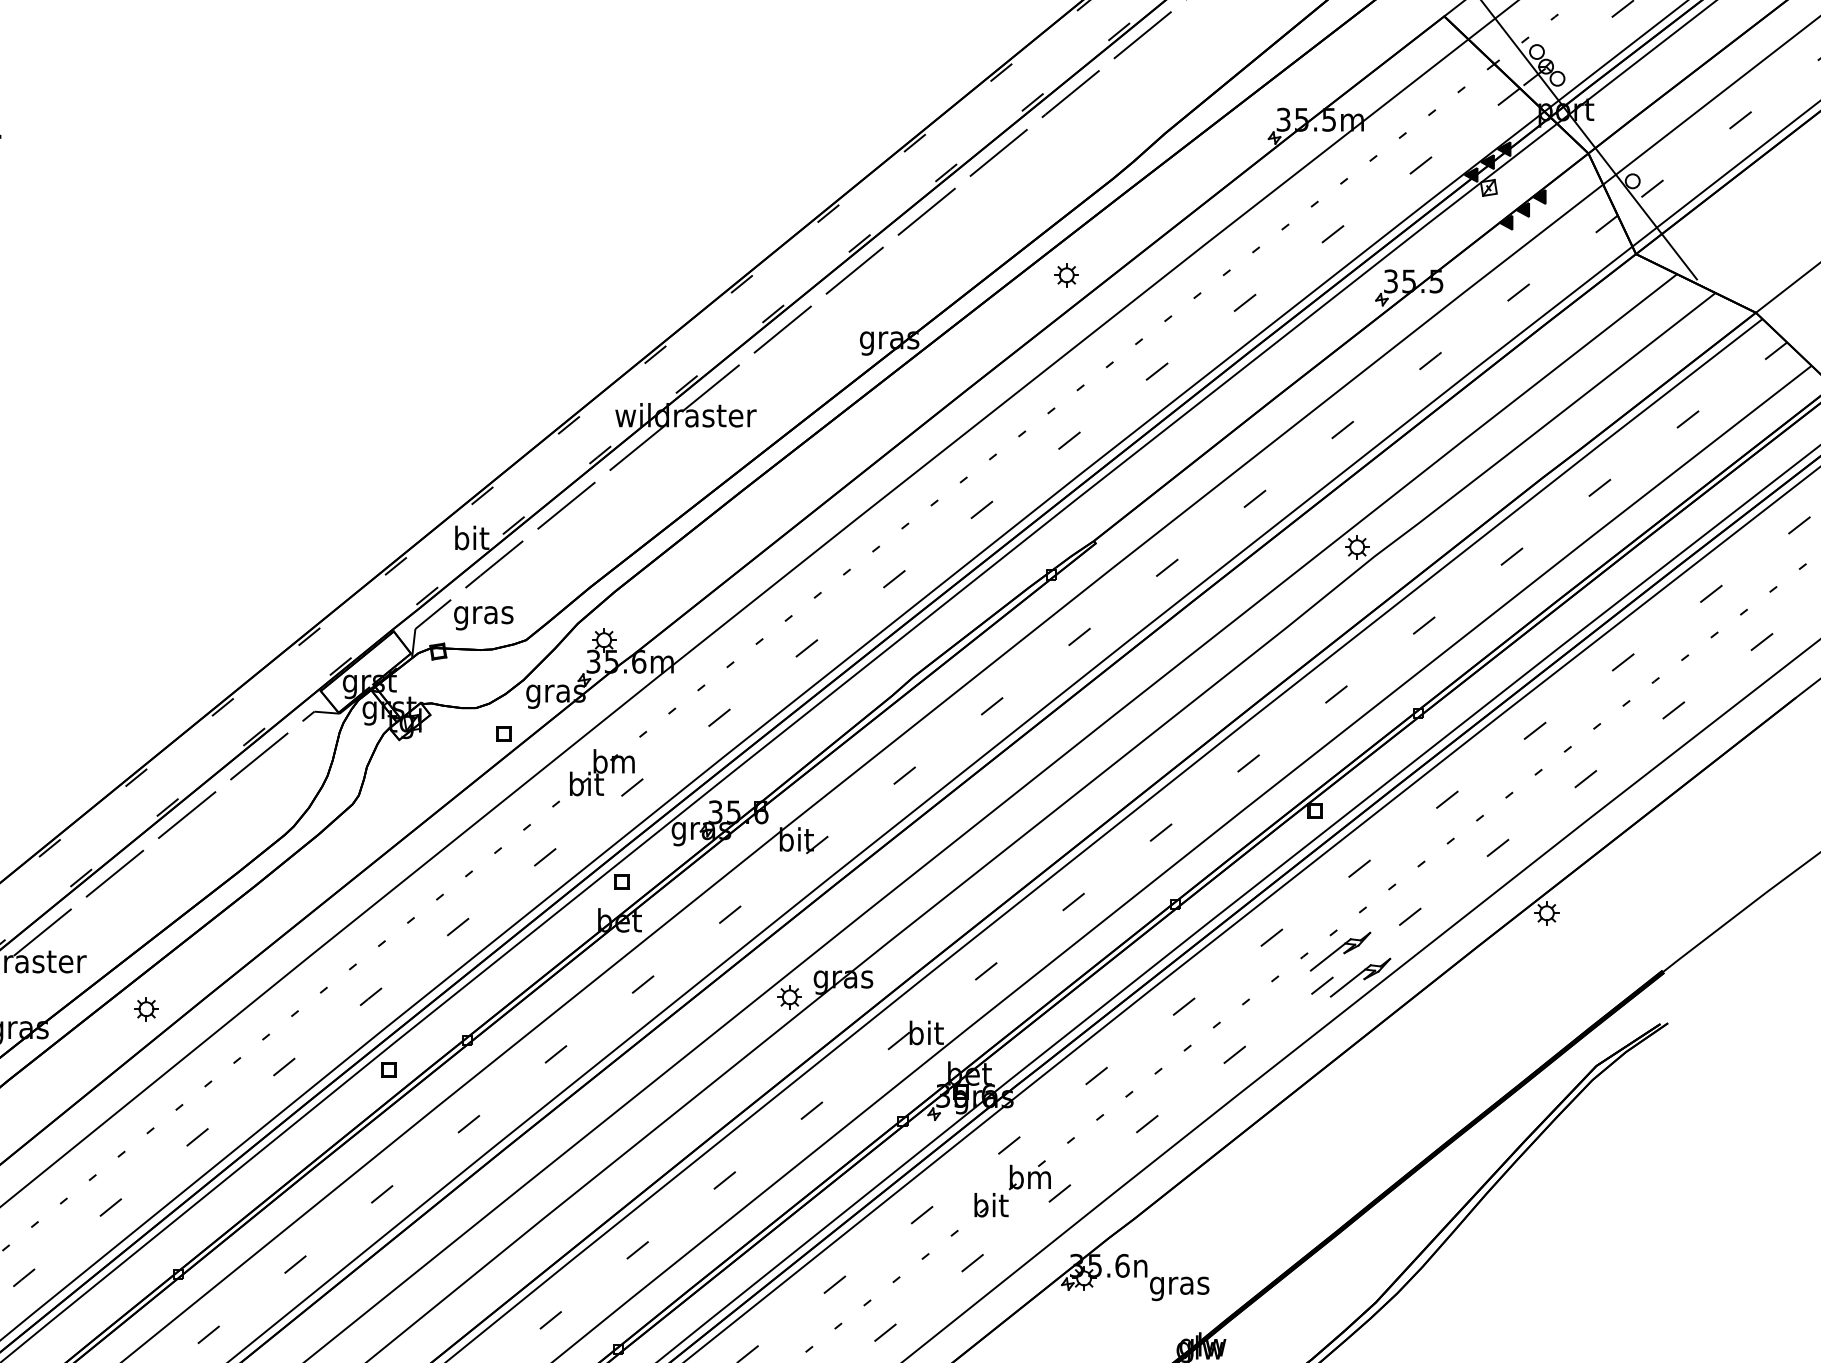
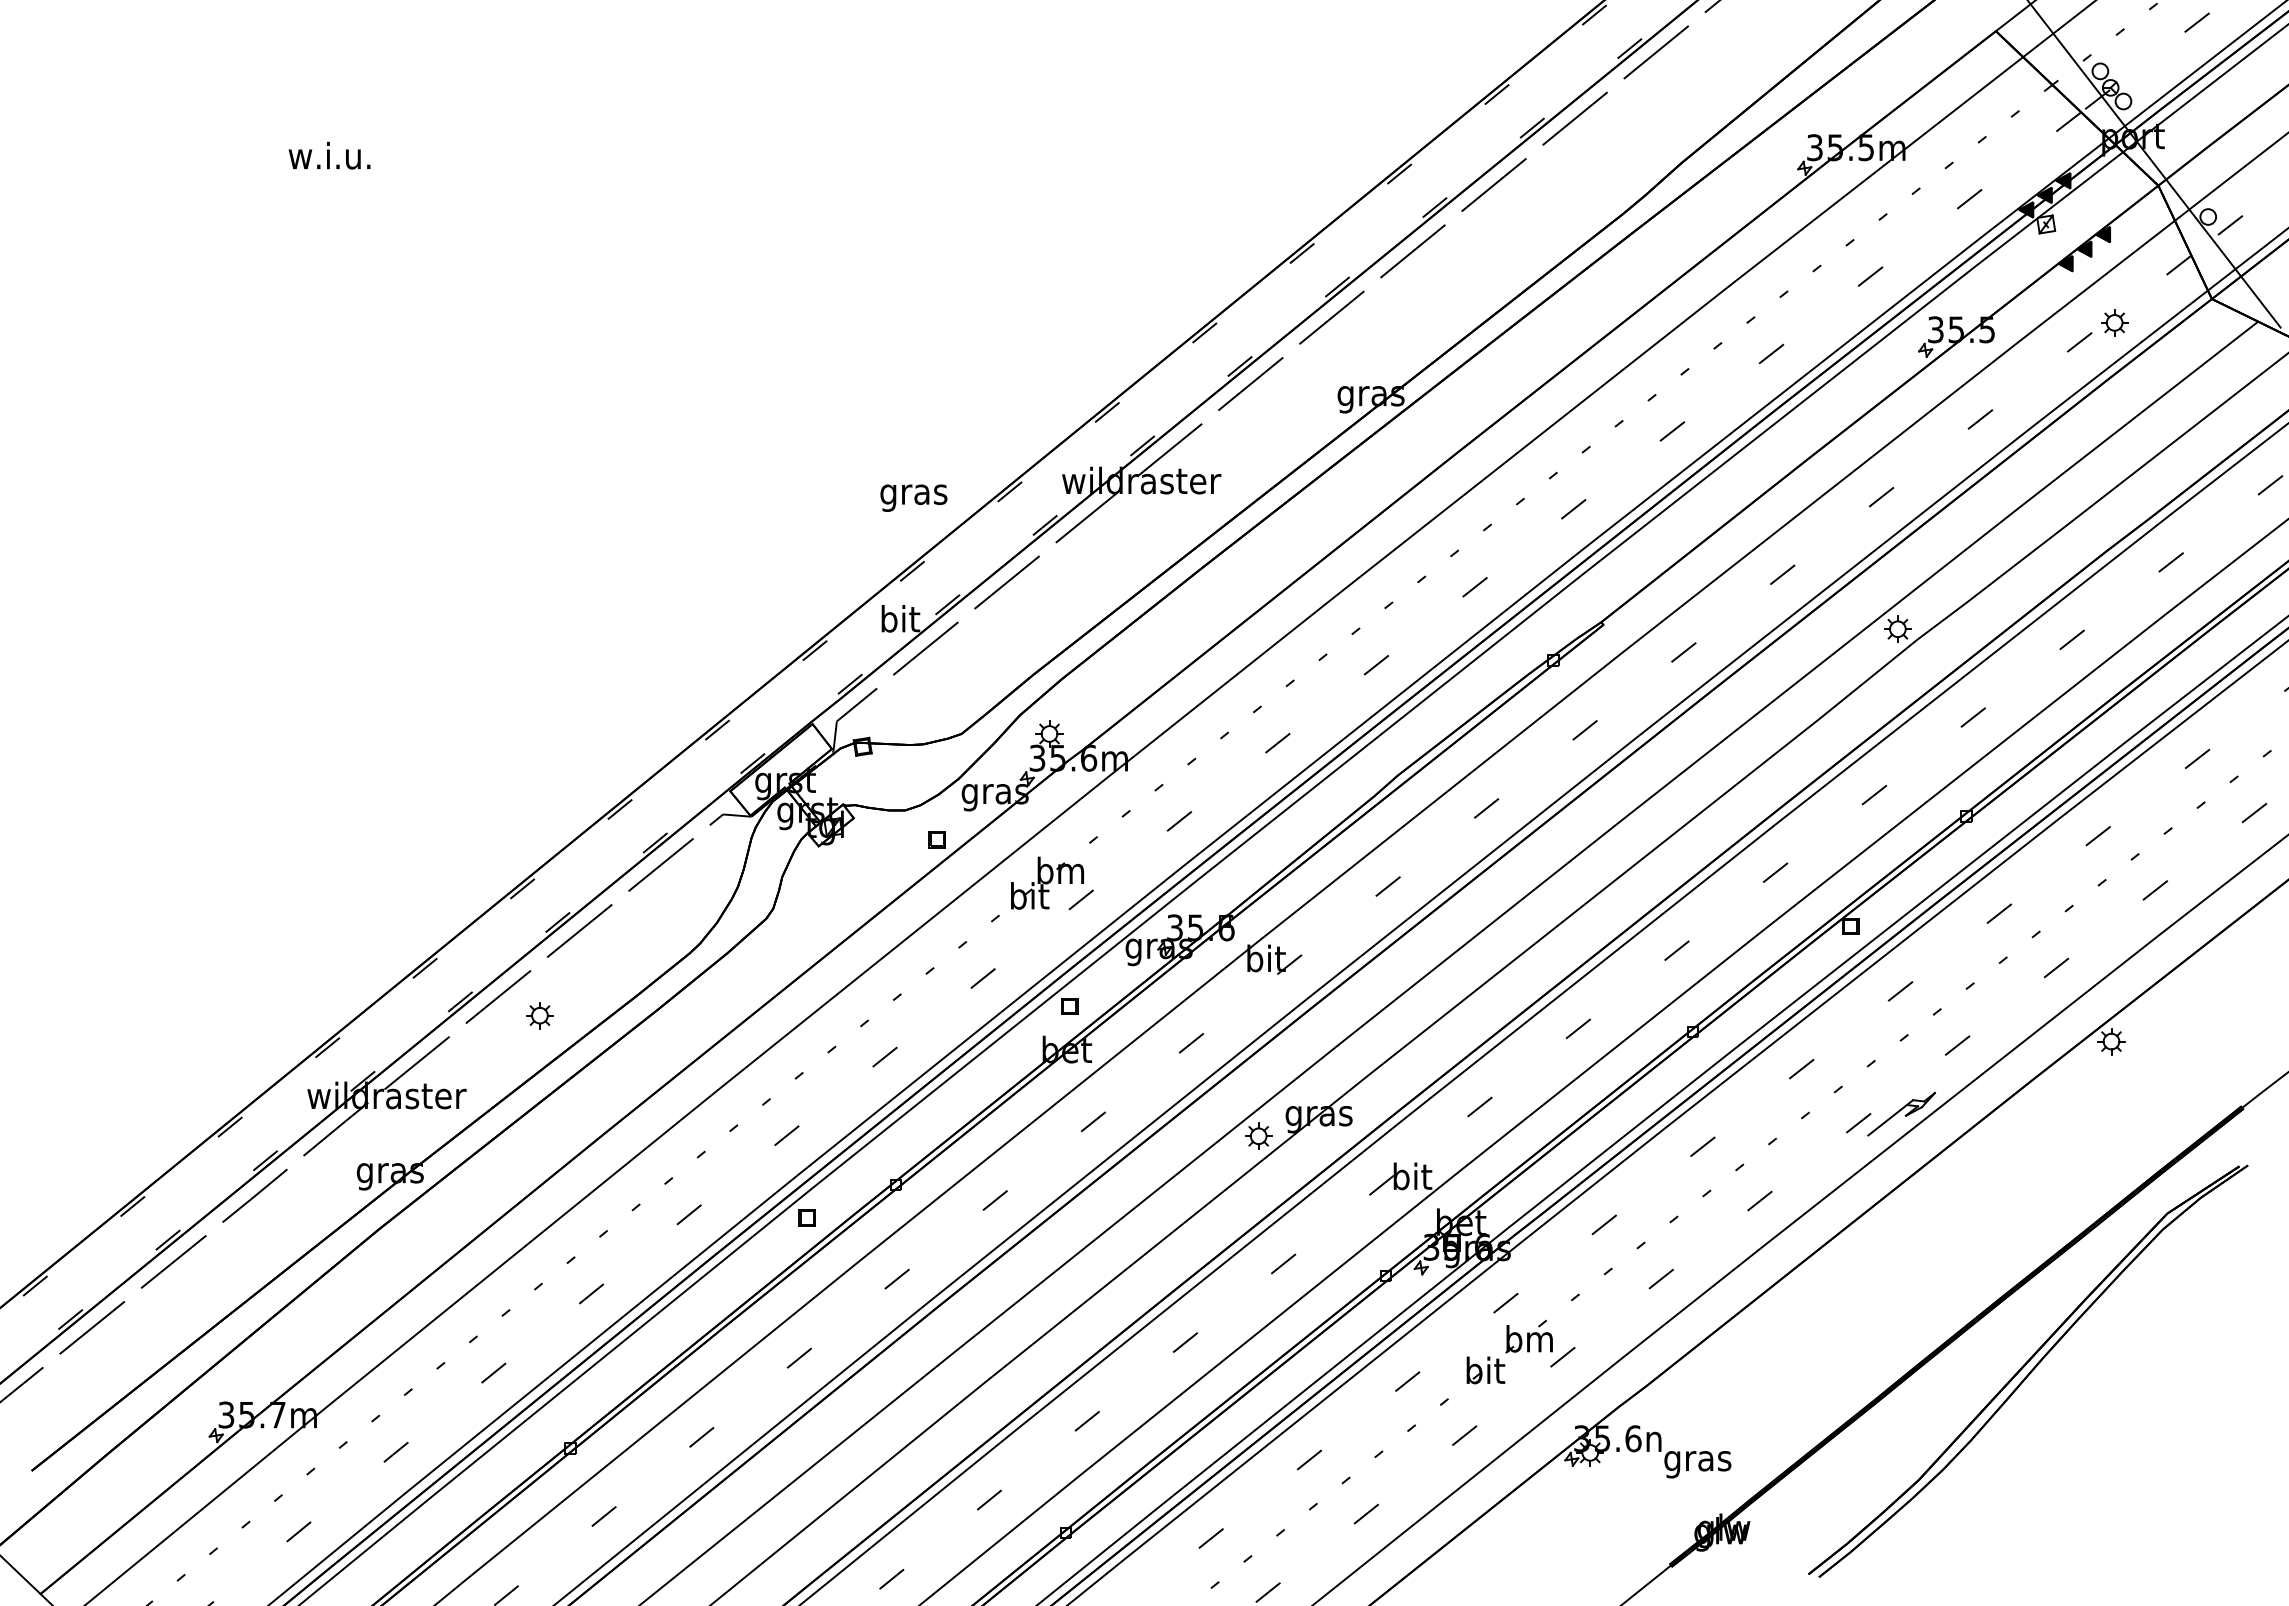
part: (1066, 274) -> (2114, 322), moved
text: (483, 617) -> (913, 497), moved
part: (1340, 951) -> (1878, 1084), removed
part: (146, 1009) -> (539, 1015), moved

